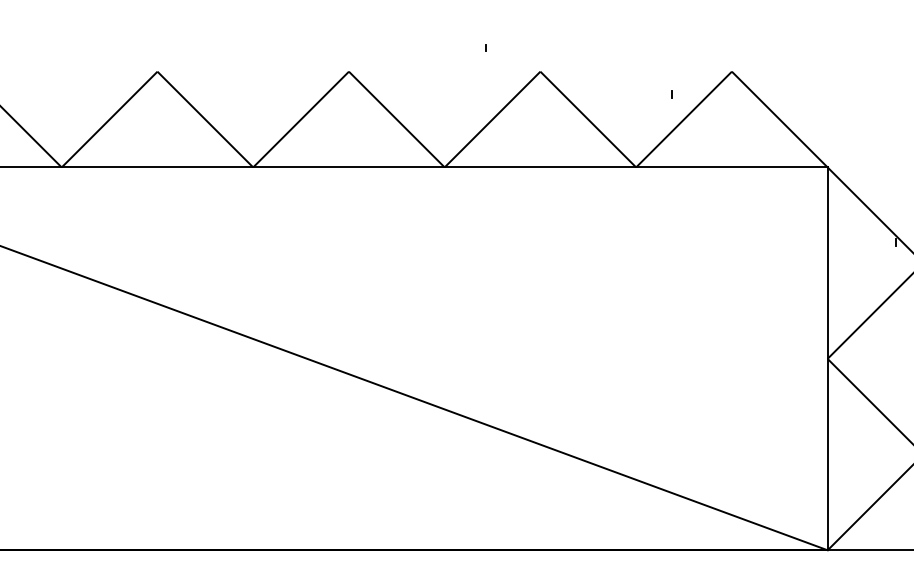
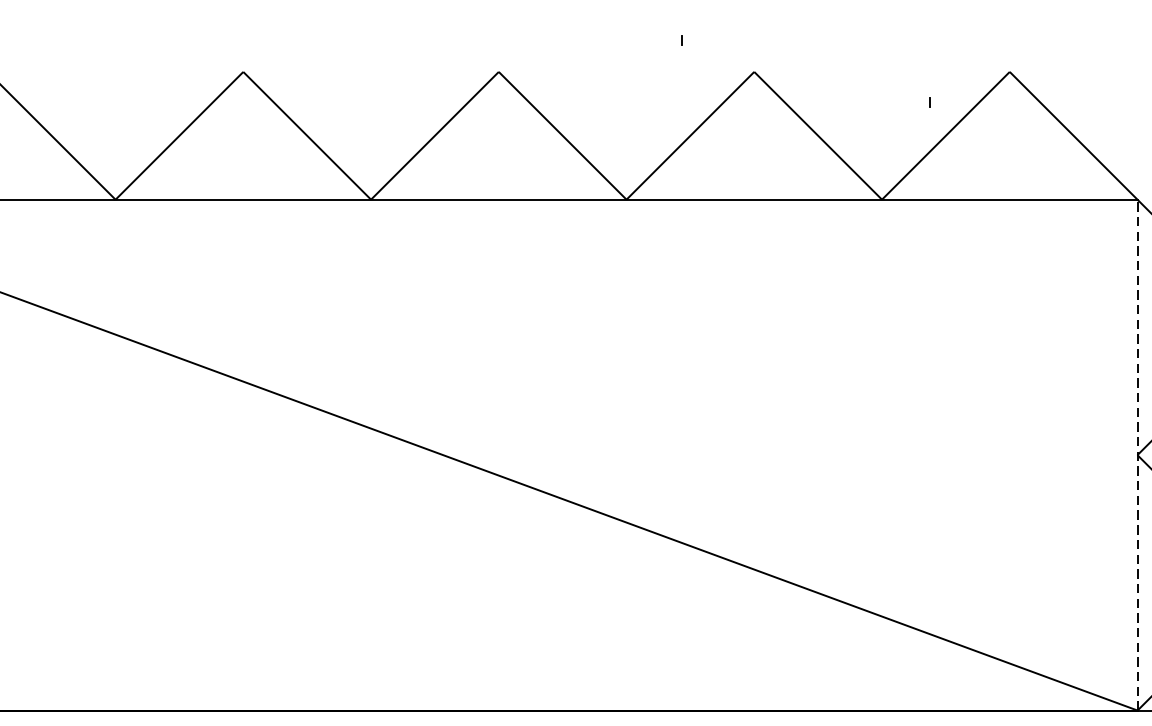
line: (827, 358) -> (1137, 454), solid -> dashed

